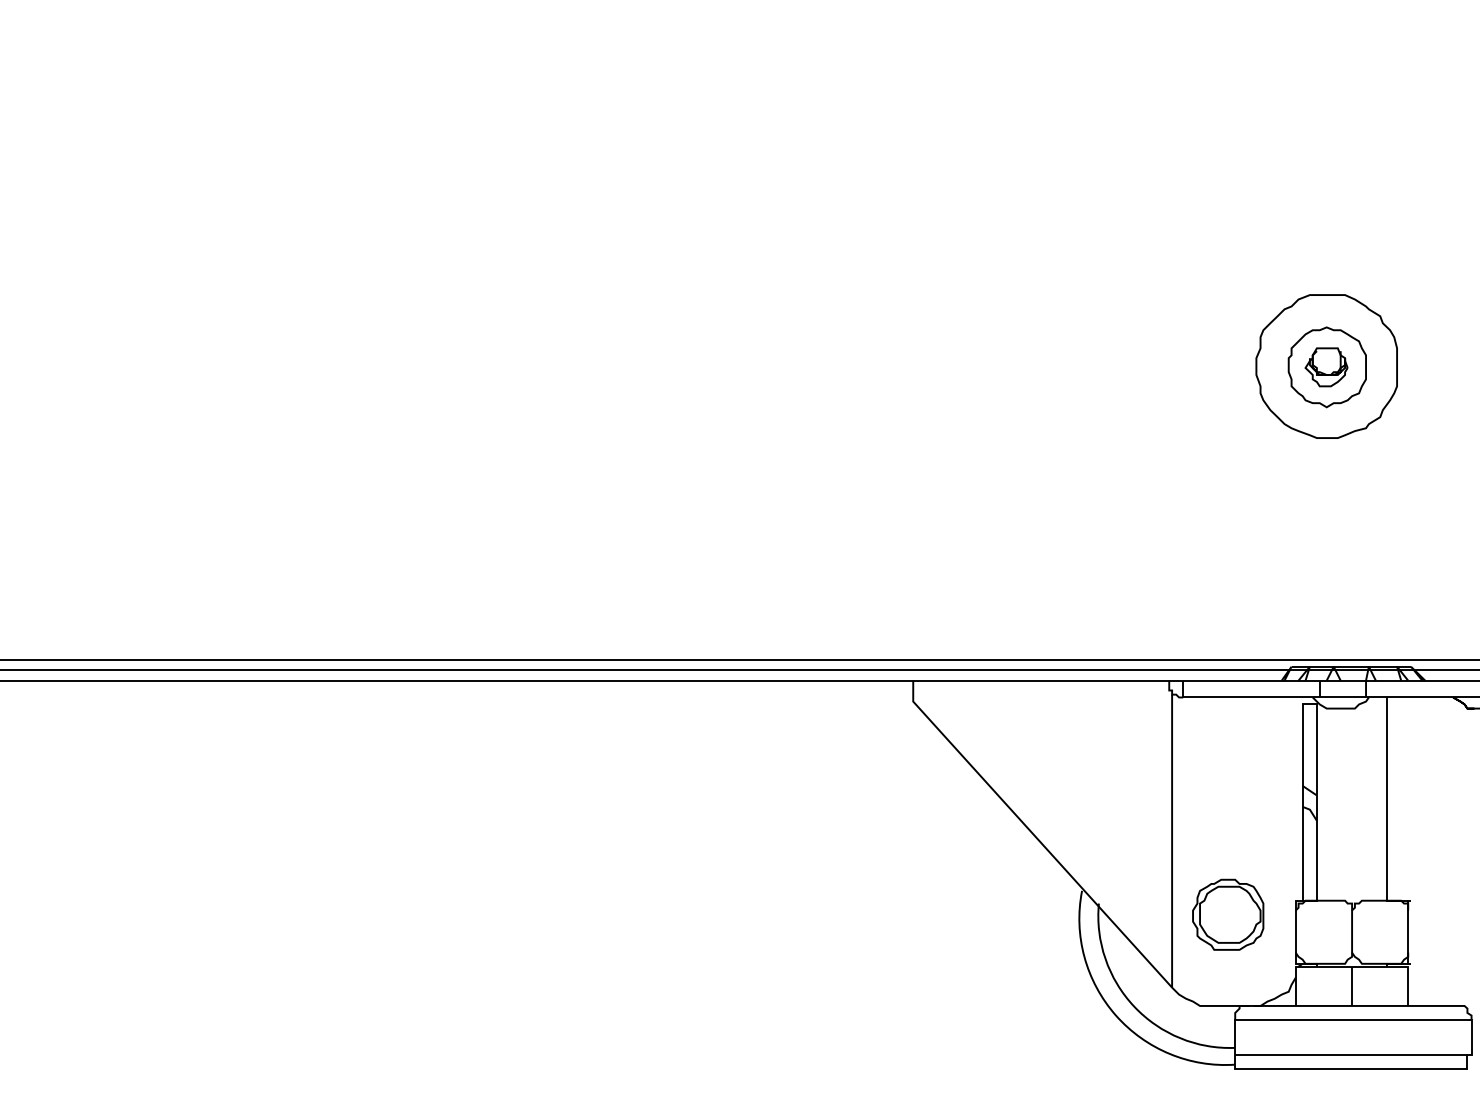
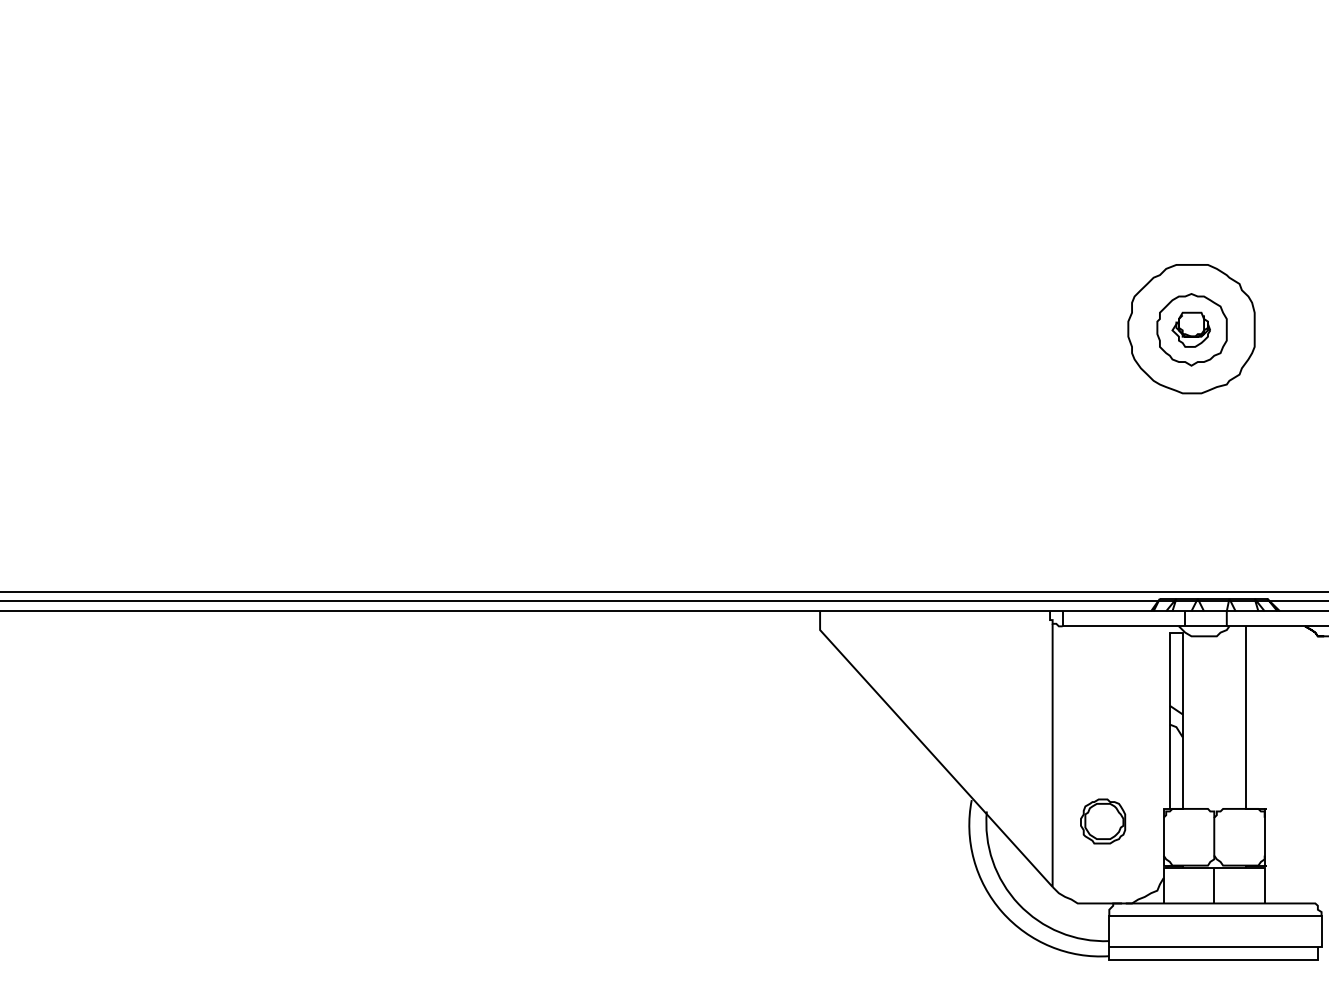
part: (1228, 914) -> (1103, 821), size x0.7

